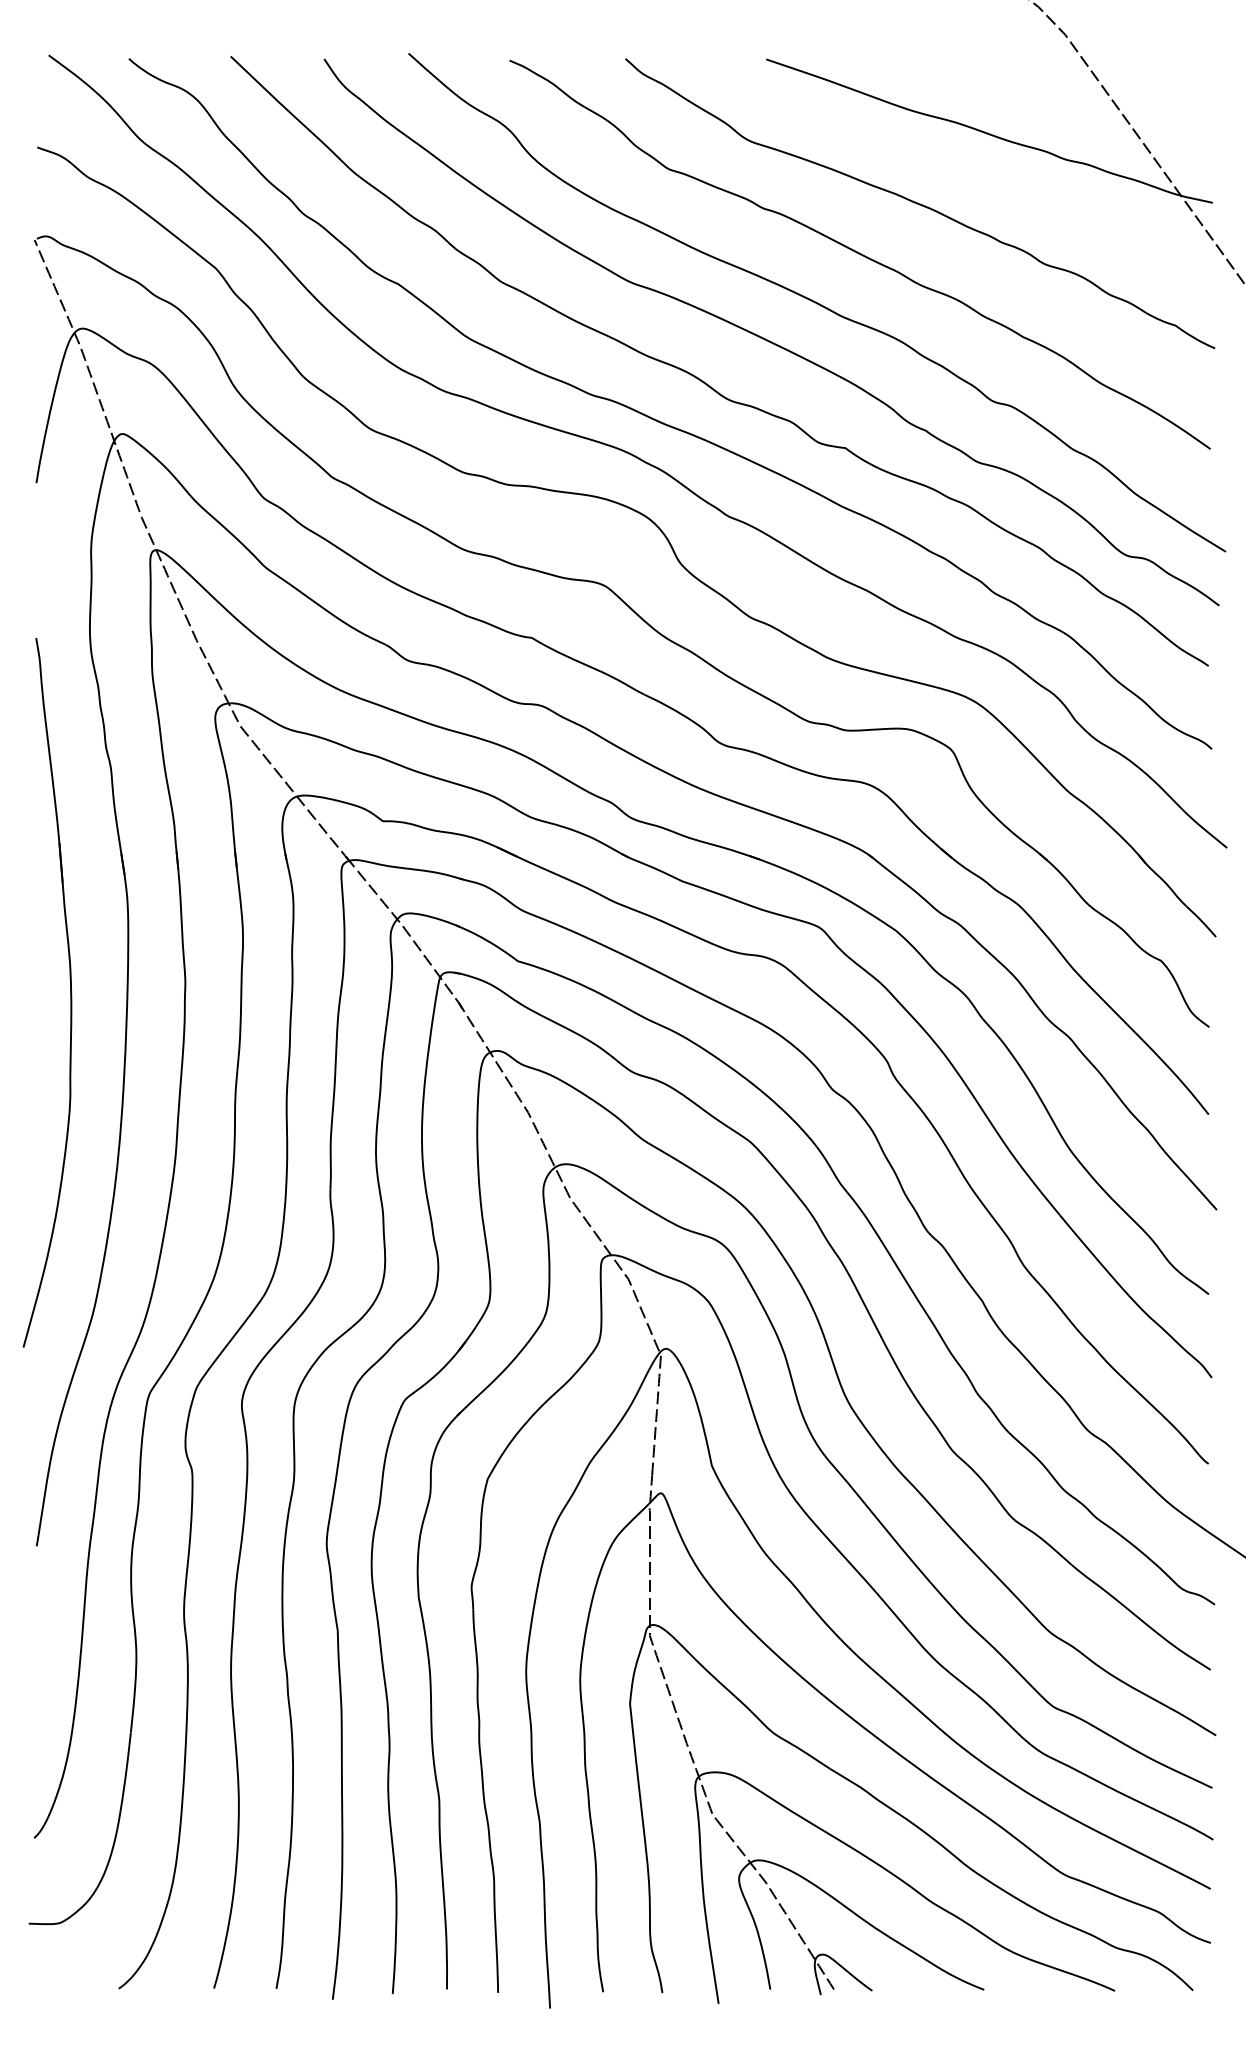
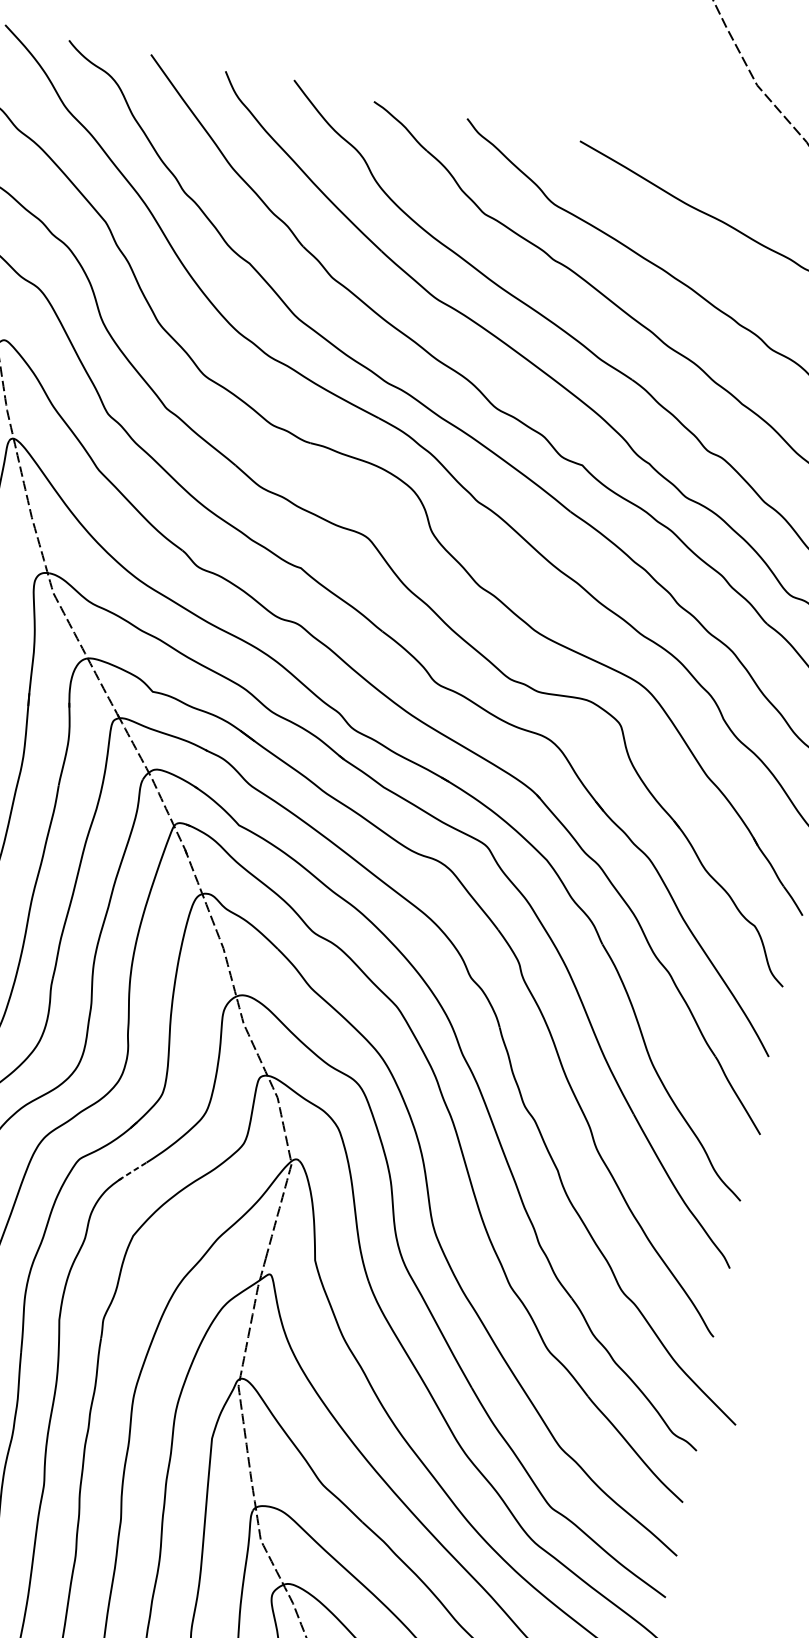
line: (471, 1401) -> (132, 1171), solid -> dashed

